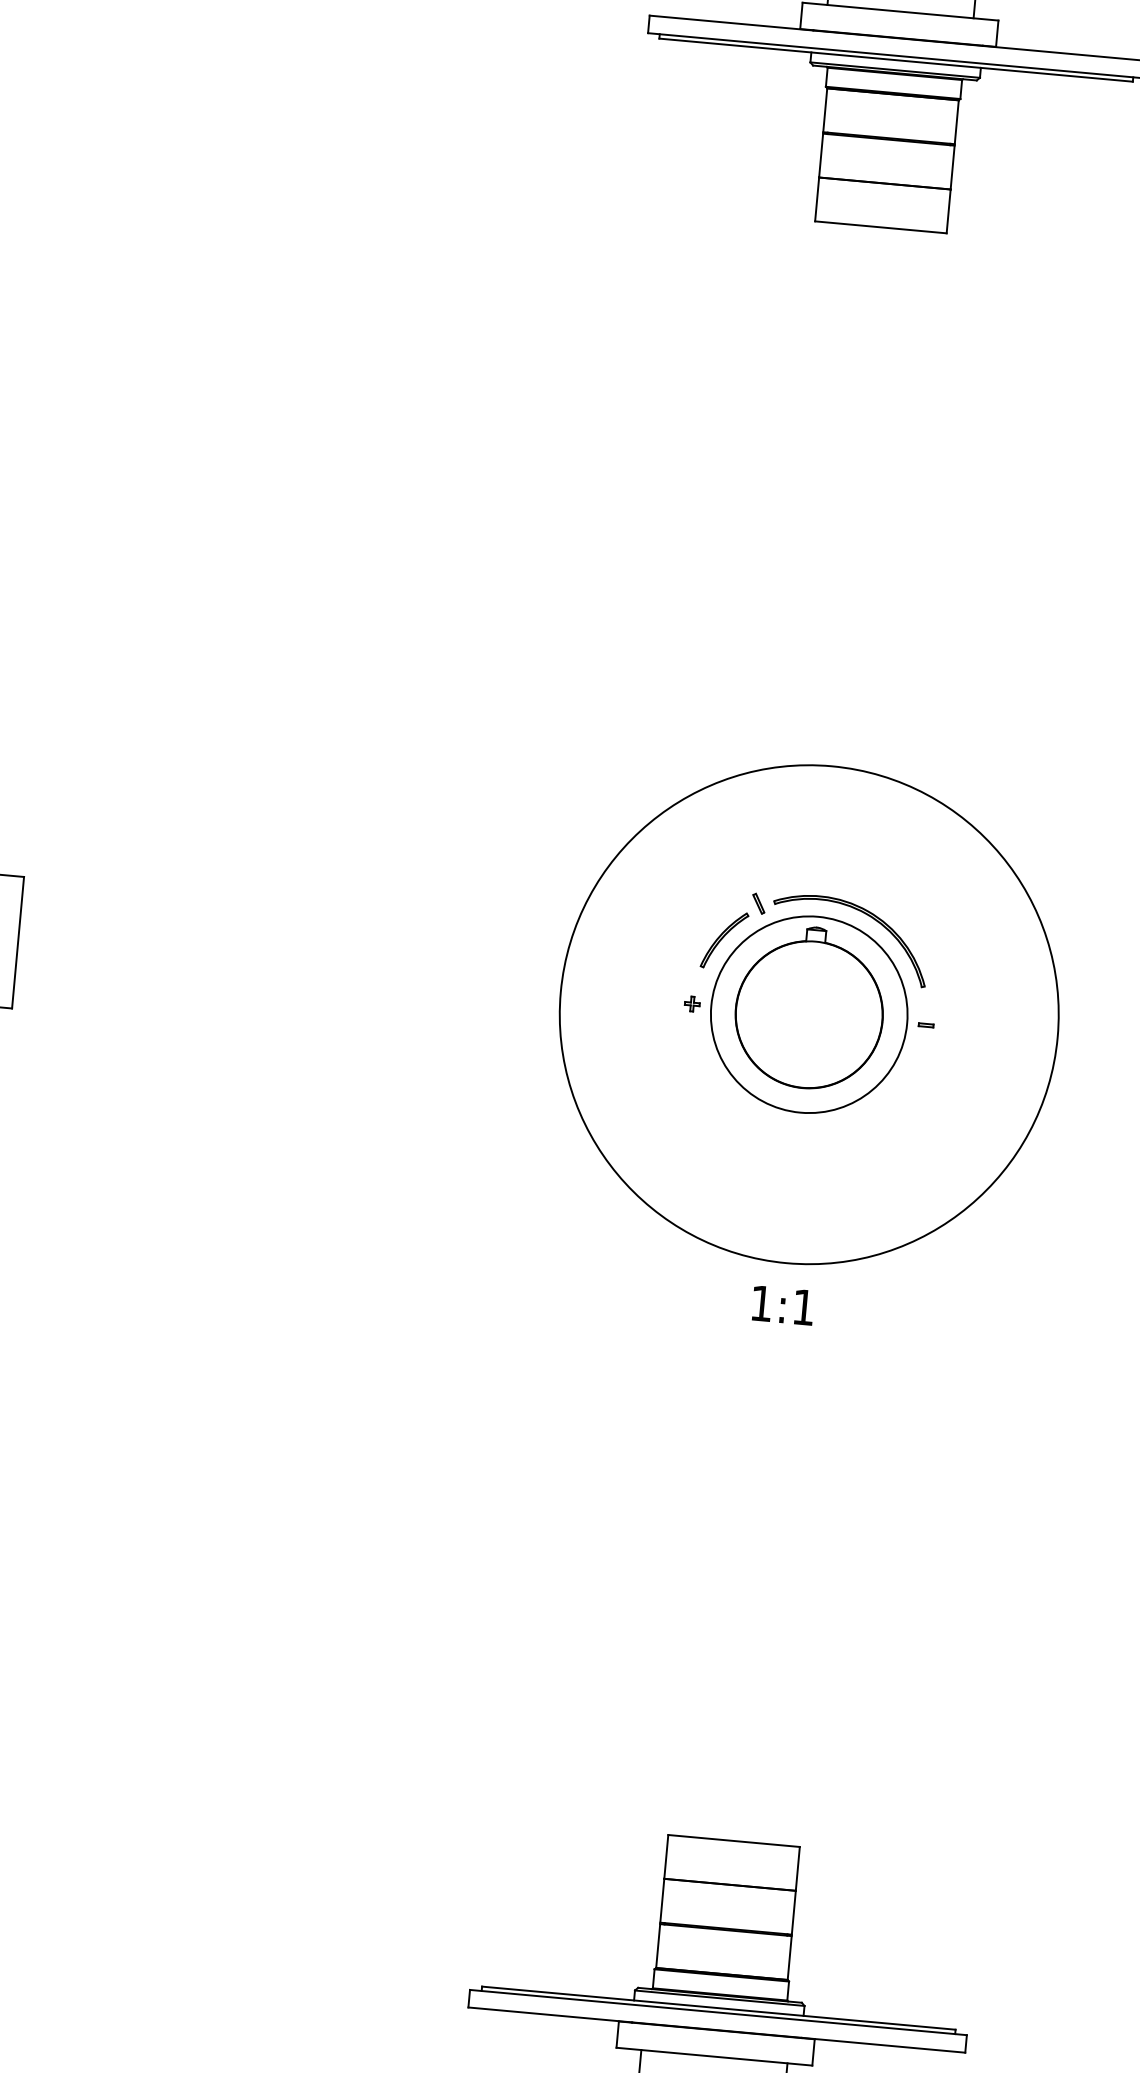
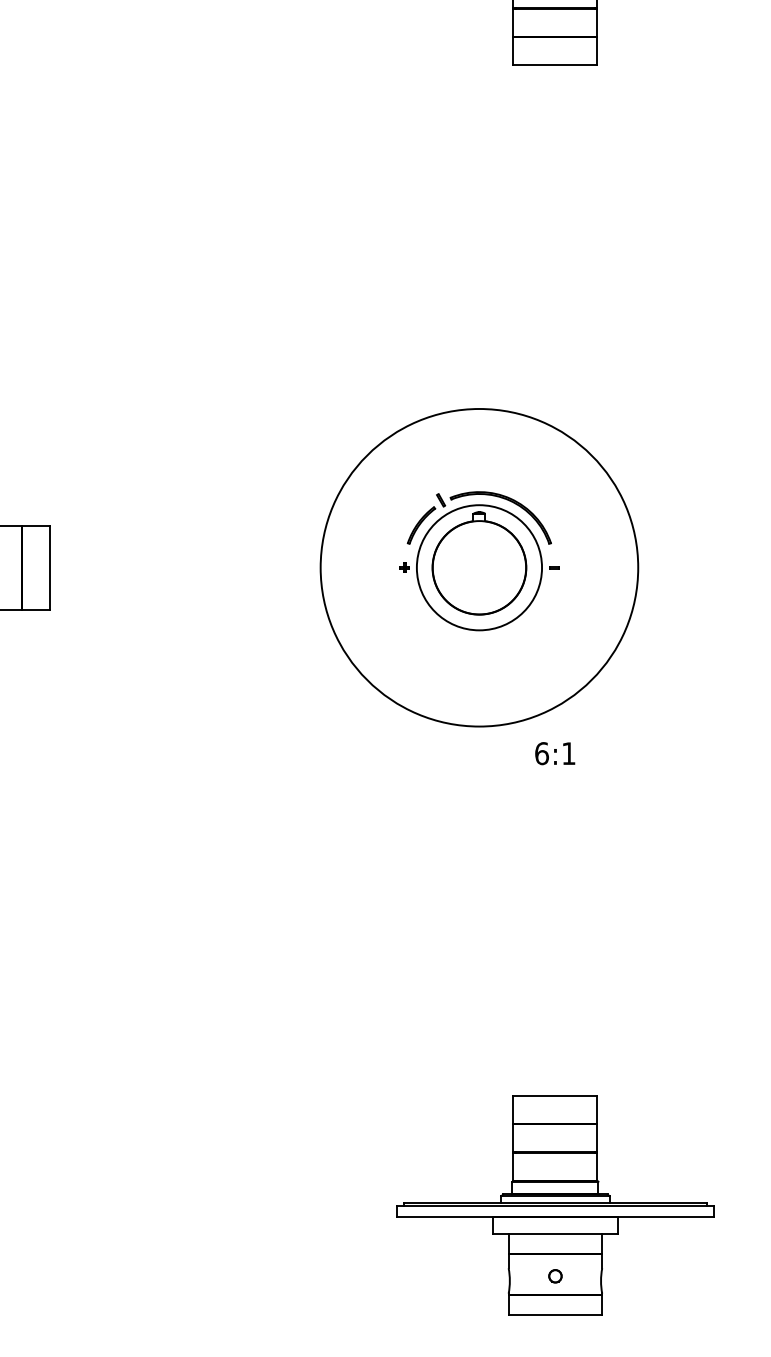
part: (809, 1014) -> (479, 567), moved
text: (760, 1303) -> (541, 753), 1:1 -> 6:1

